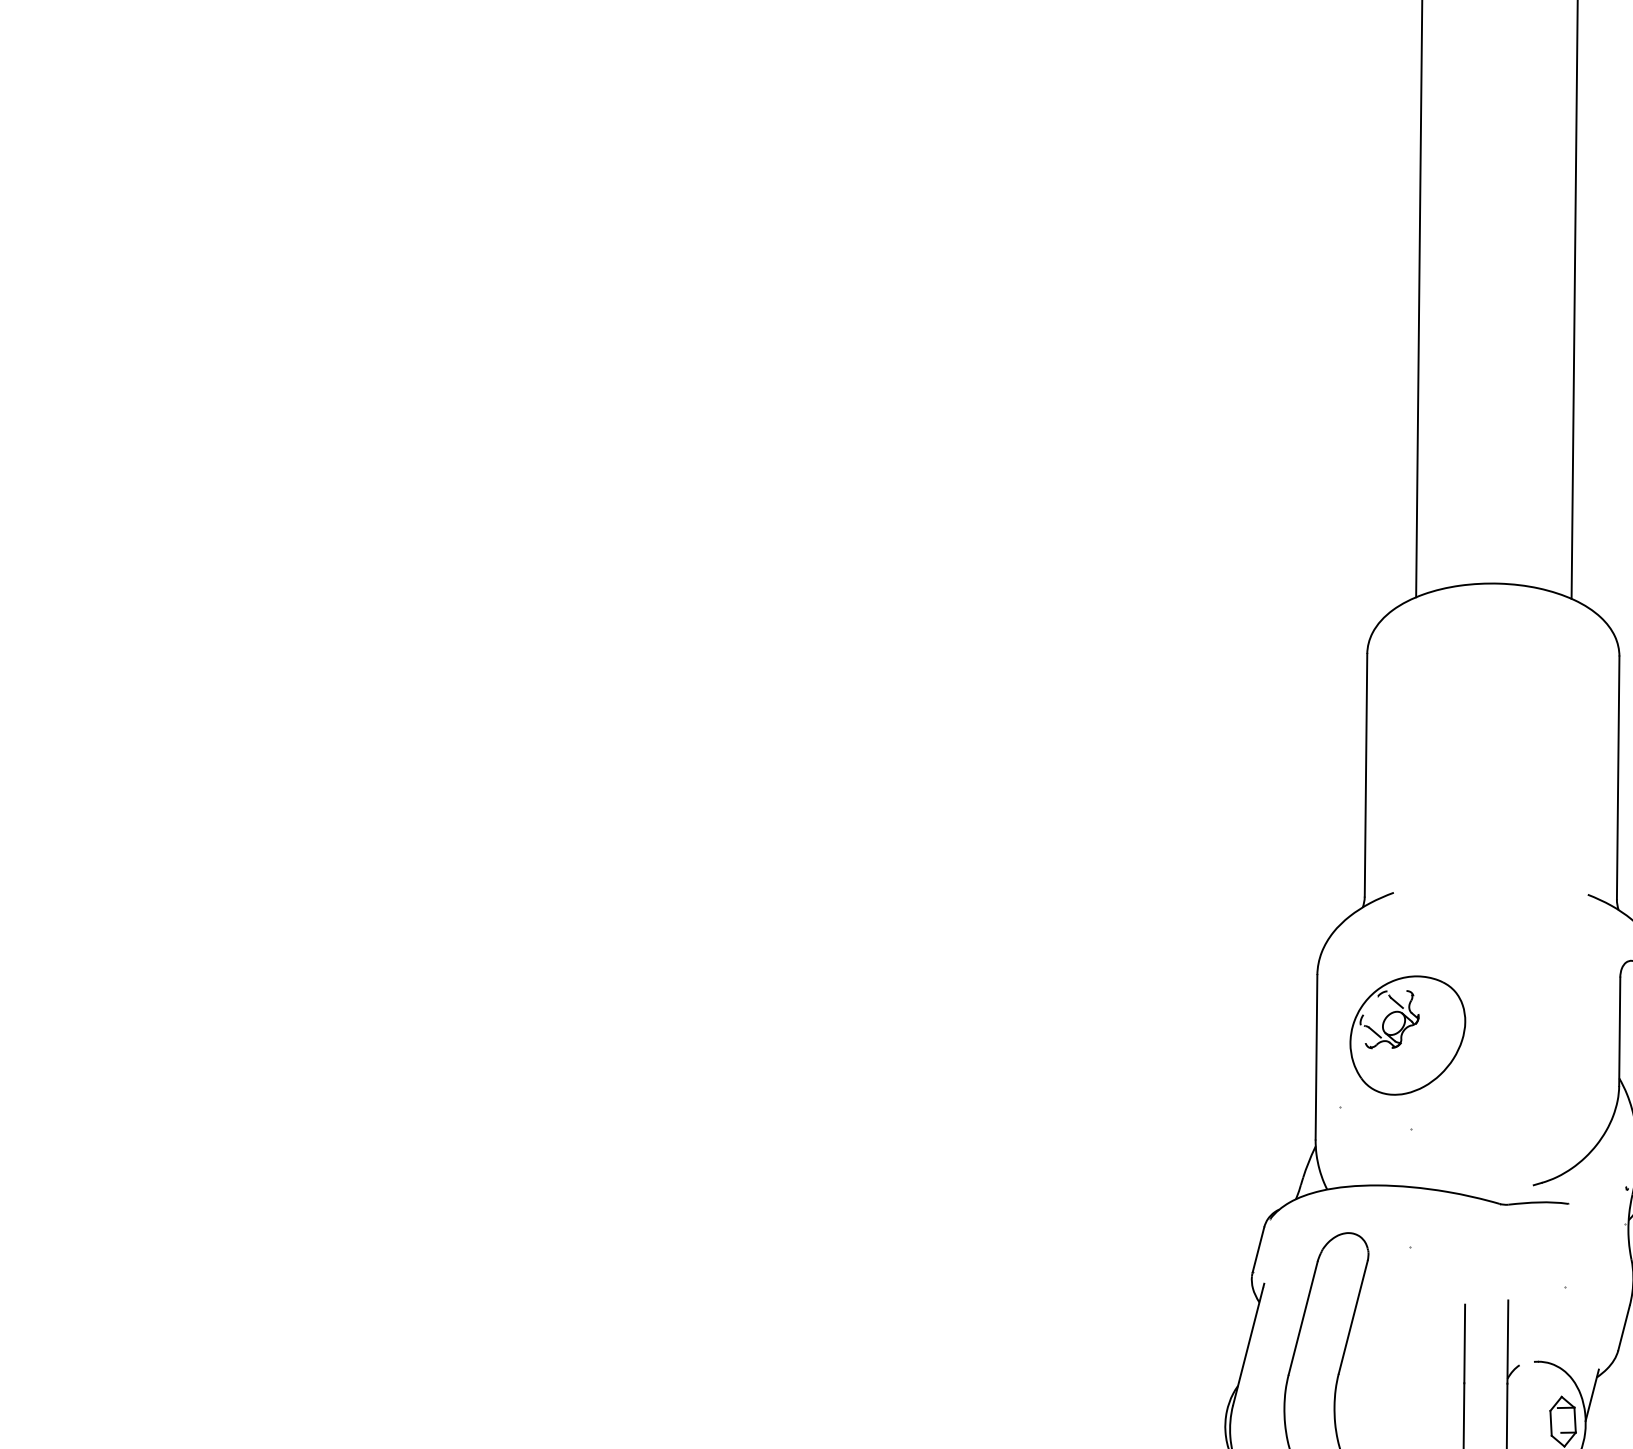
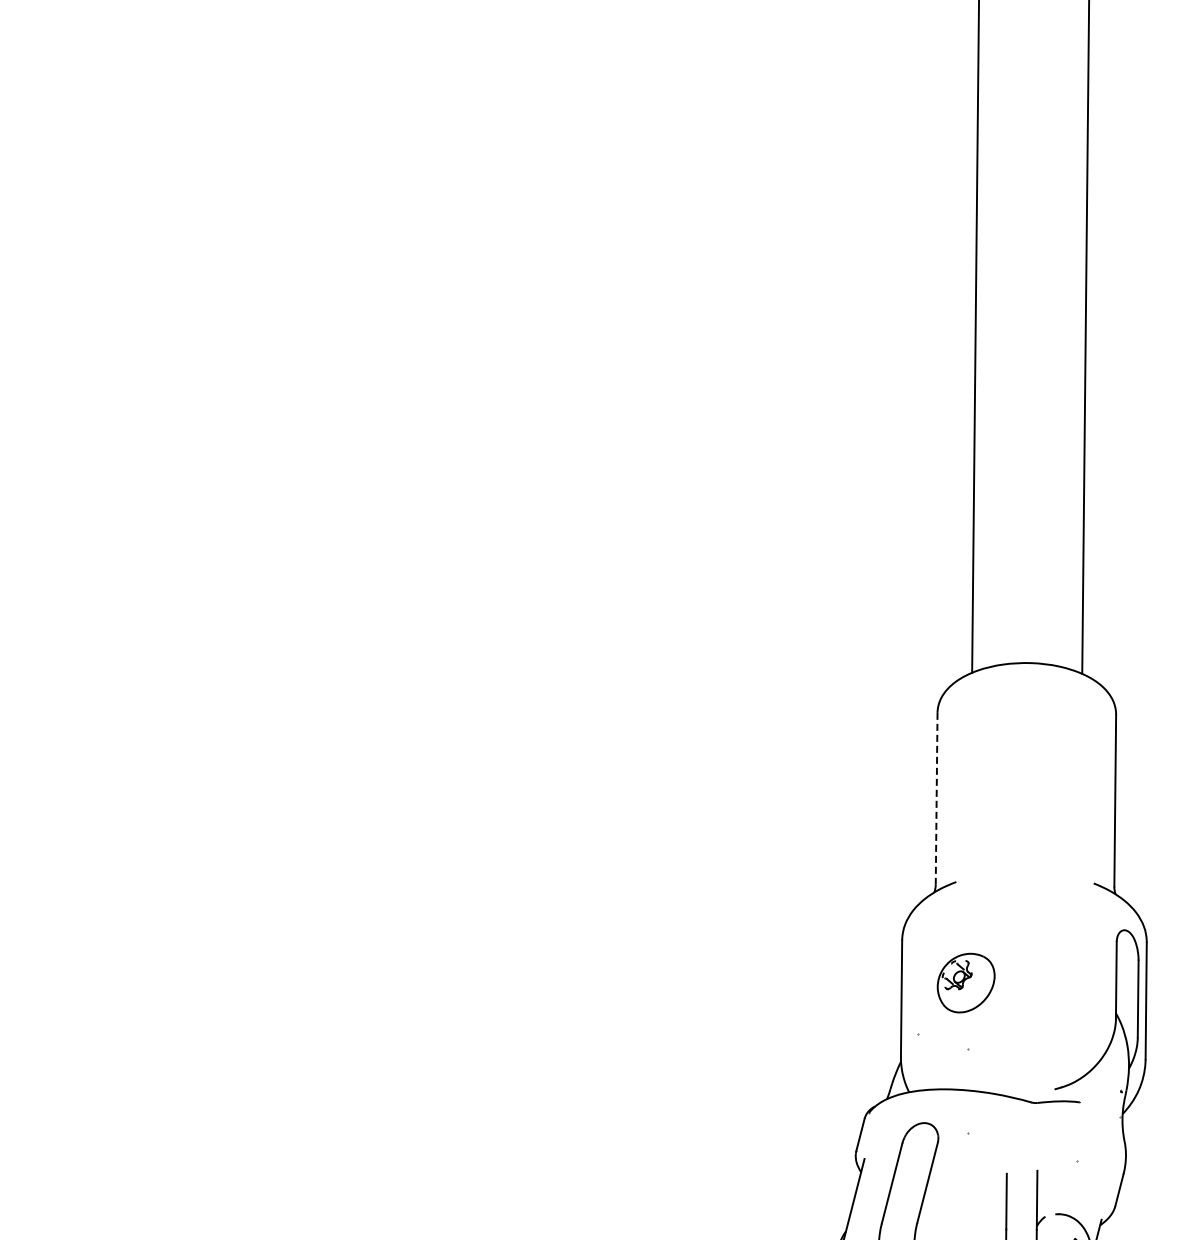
line: (1365, 774) -> (936, 798), solid -> dashed
part: (1406, 1034) -> (965, 982), size x0.7

